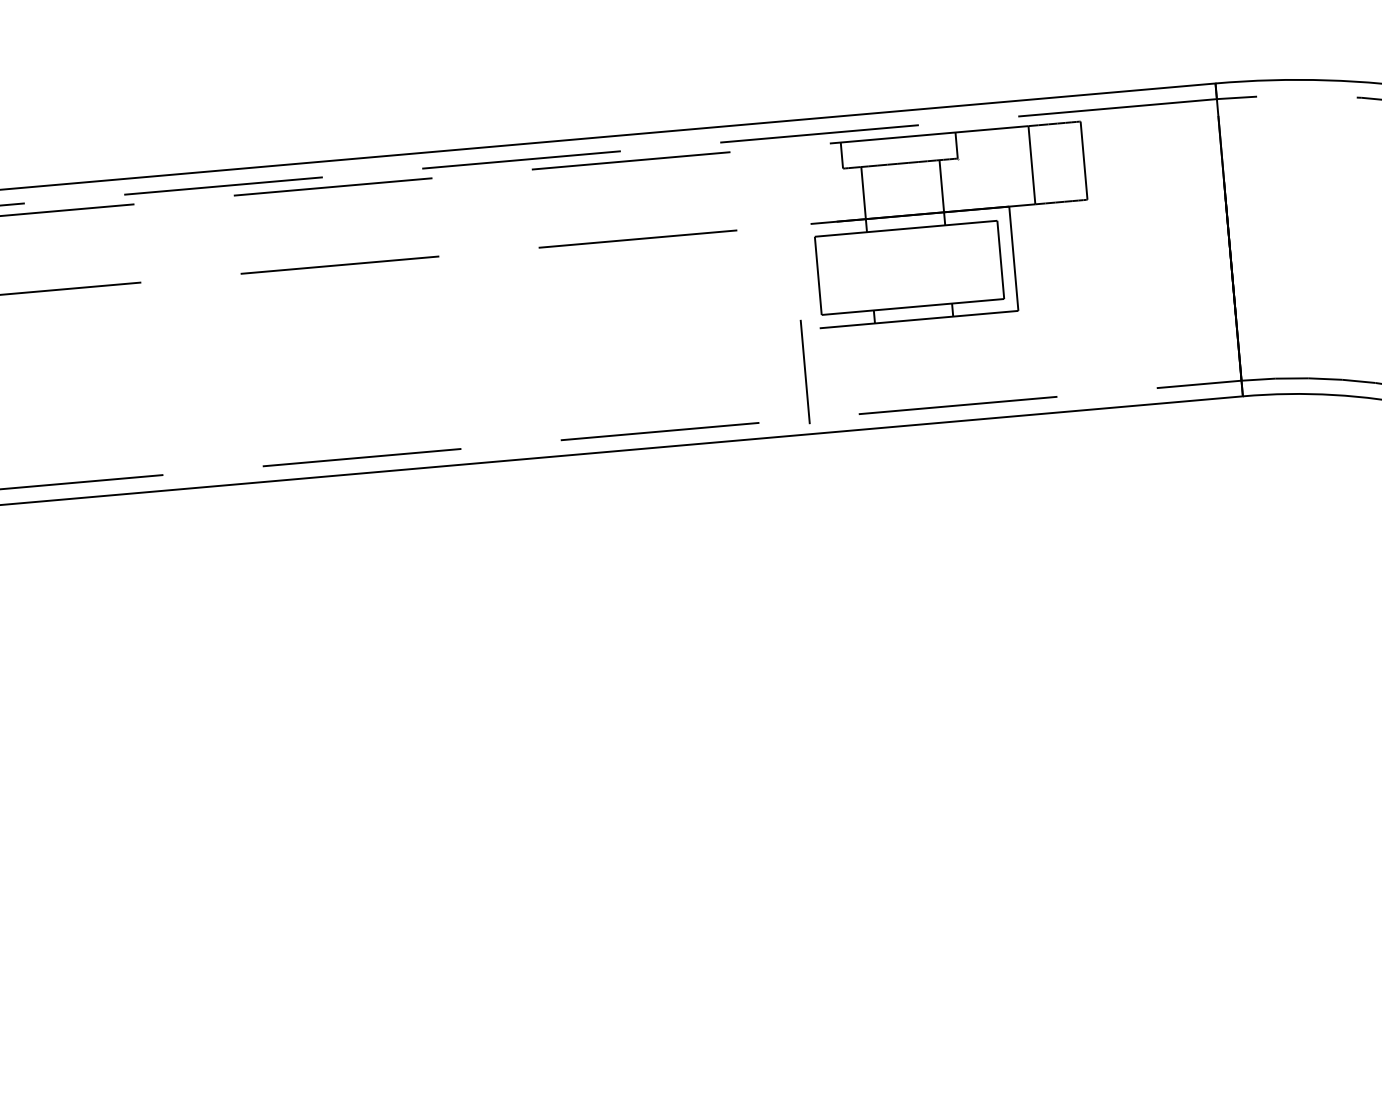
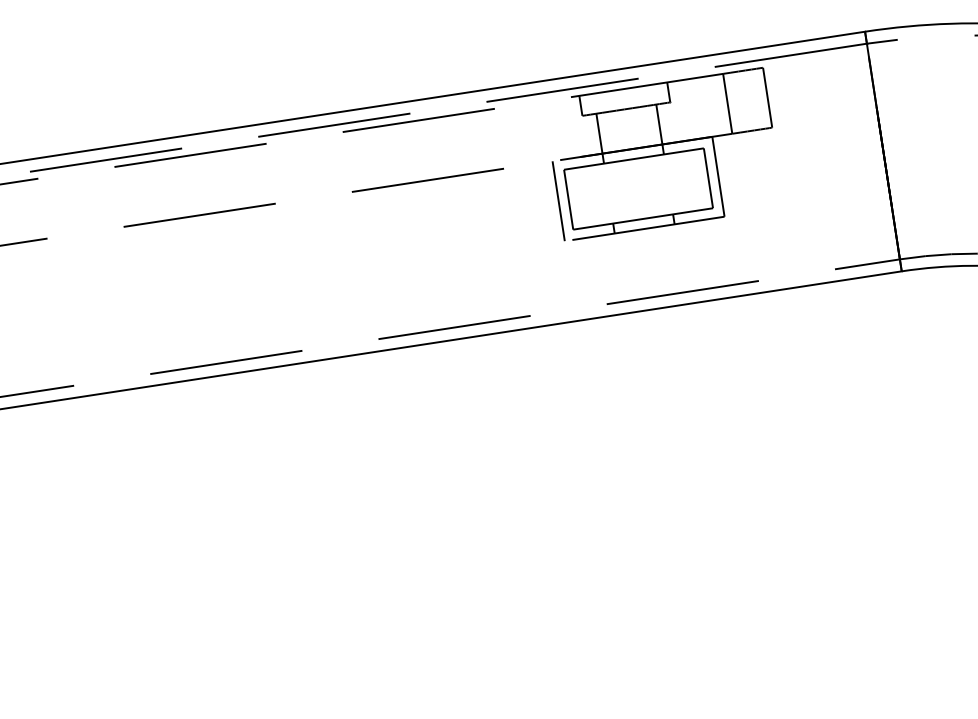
line: (804, 371) -> (558, 200), moved

